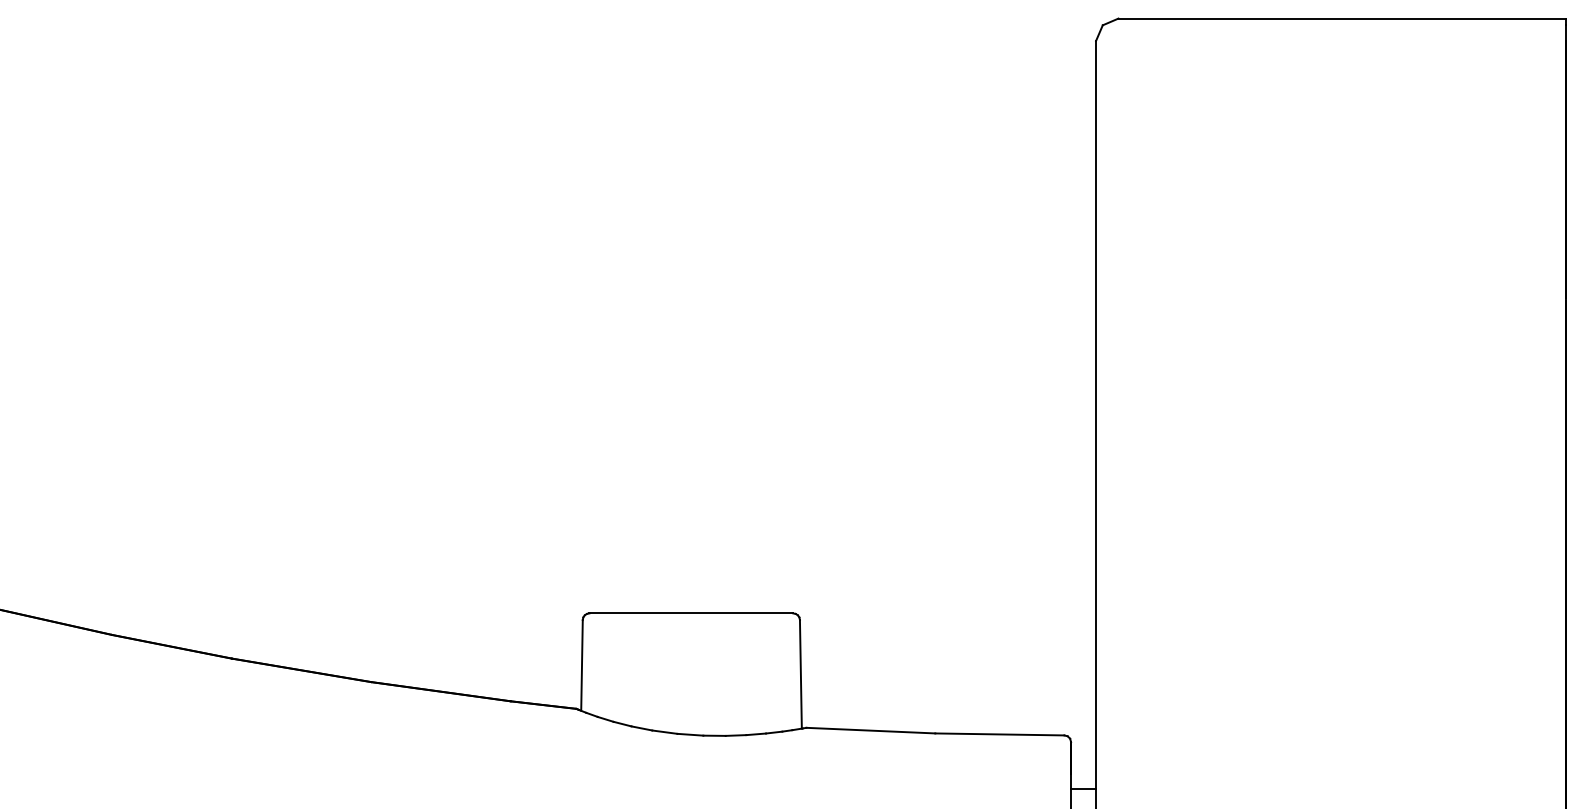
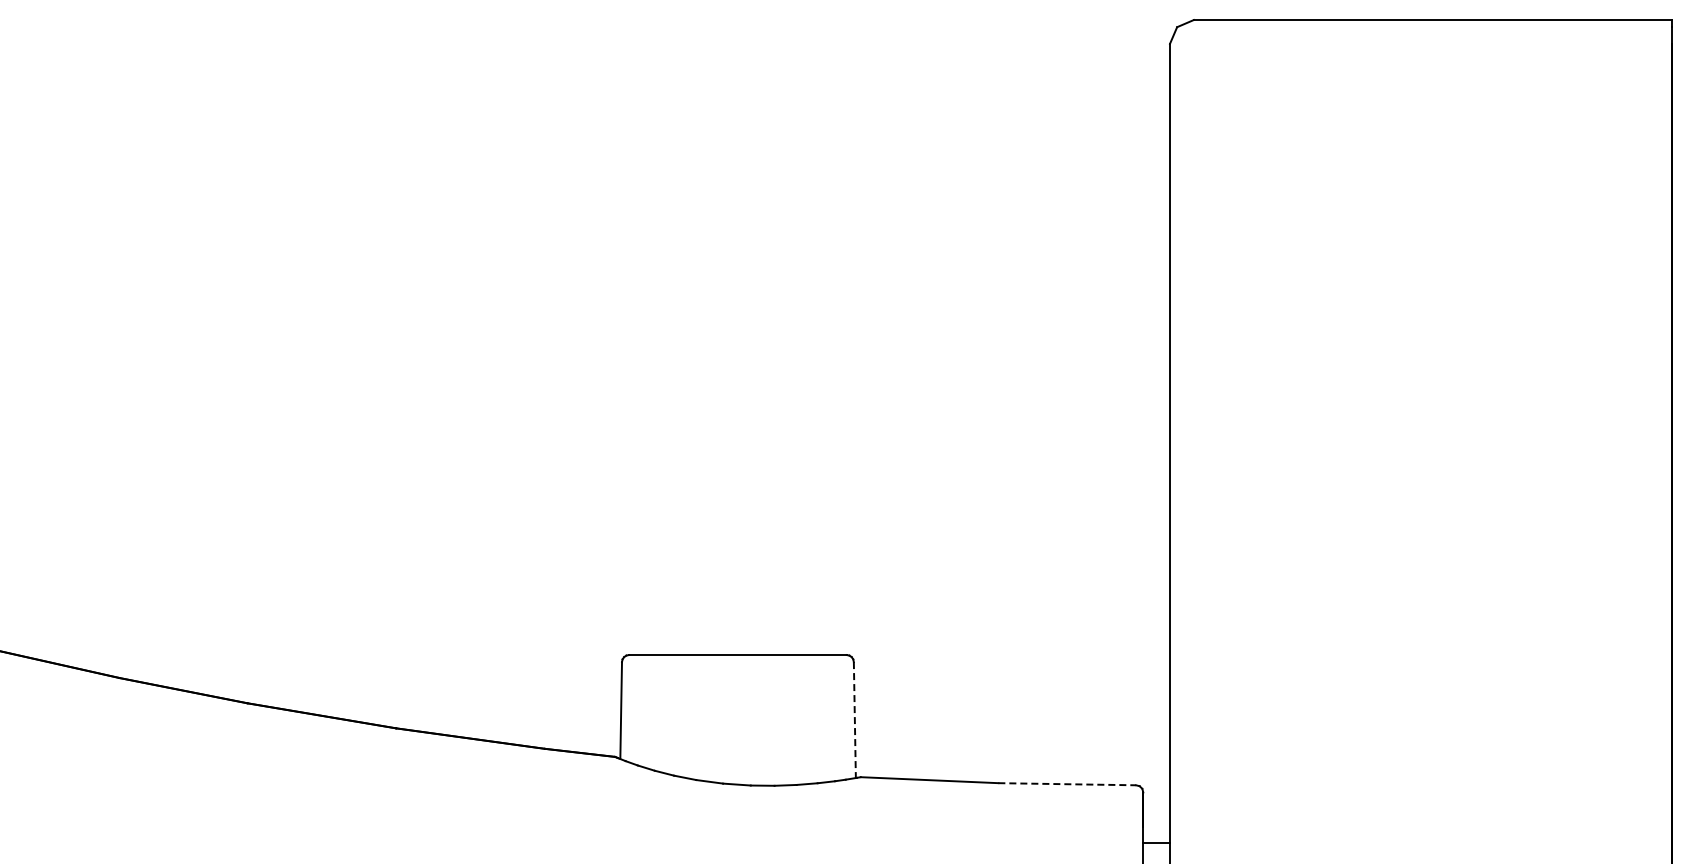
line: (800, 674) -> (854, 720), solid -> dashed
line: (1000, 734) -> (1067, 784), solid -> dashed

